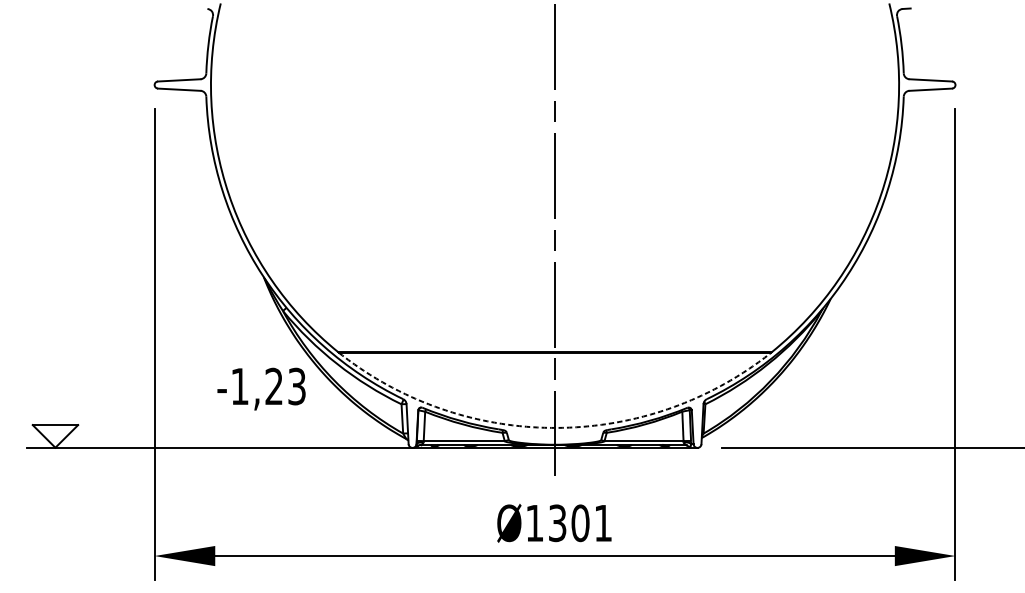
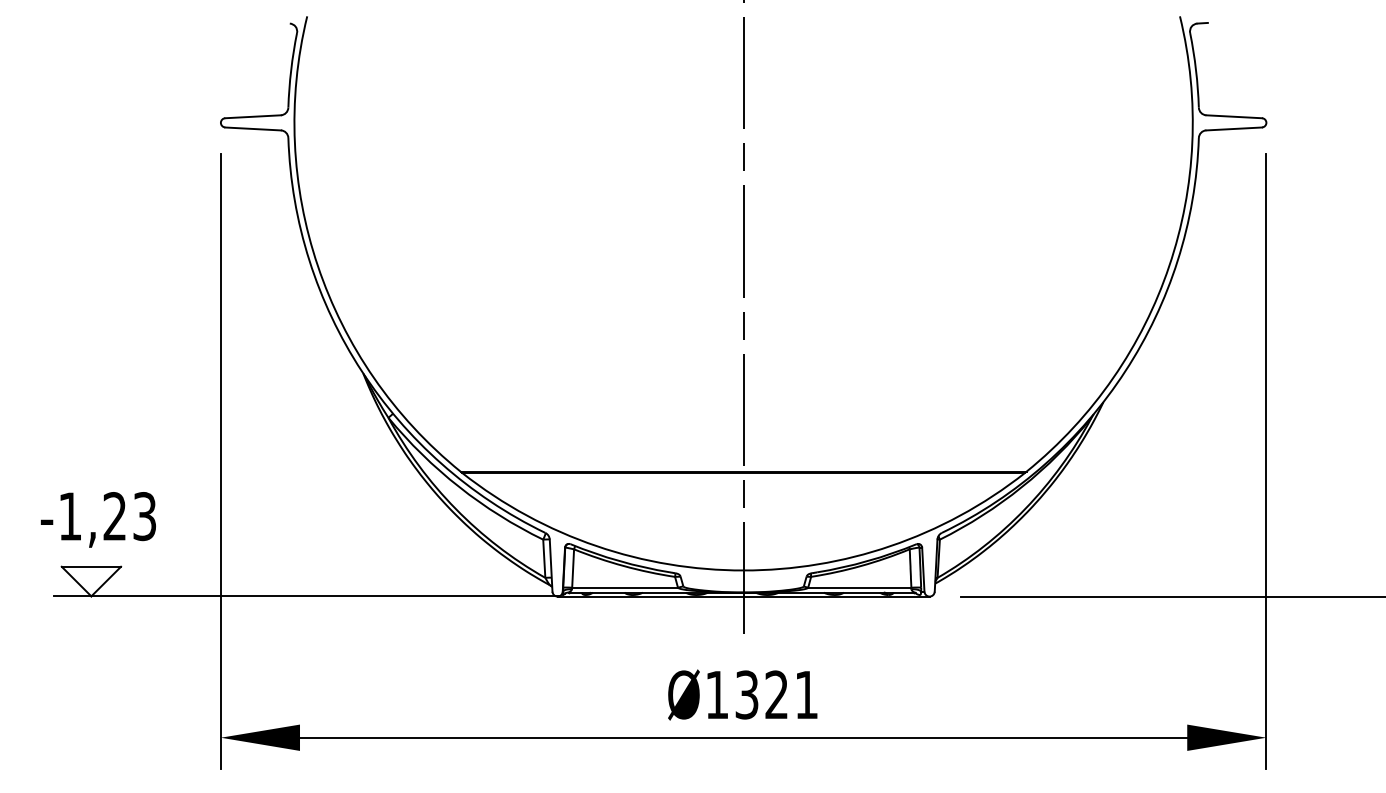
text: (260, 388) -> (97, 519), moved
arc: (554, 427) -> (743, 570), dashed -> solid
text: (580, 522) -> (776, 694), Ø1301 -> Ø1321

